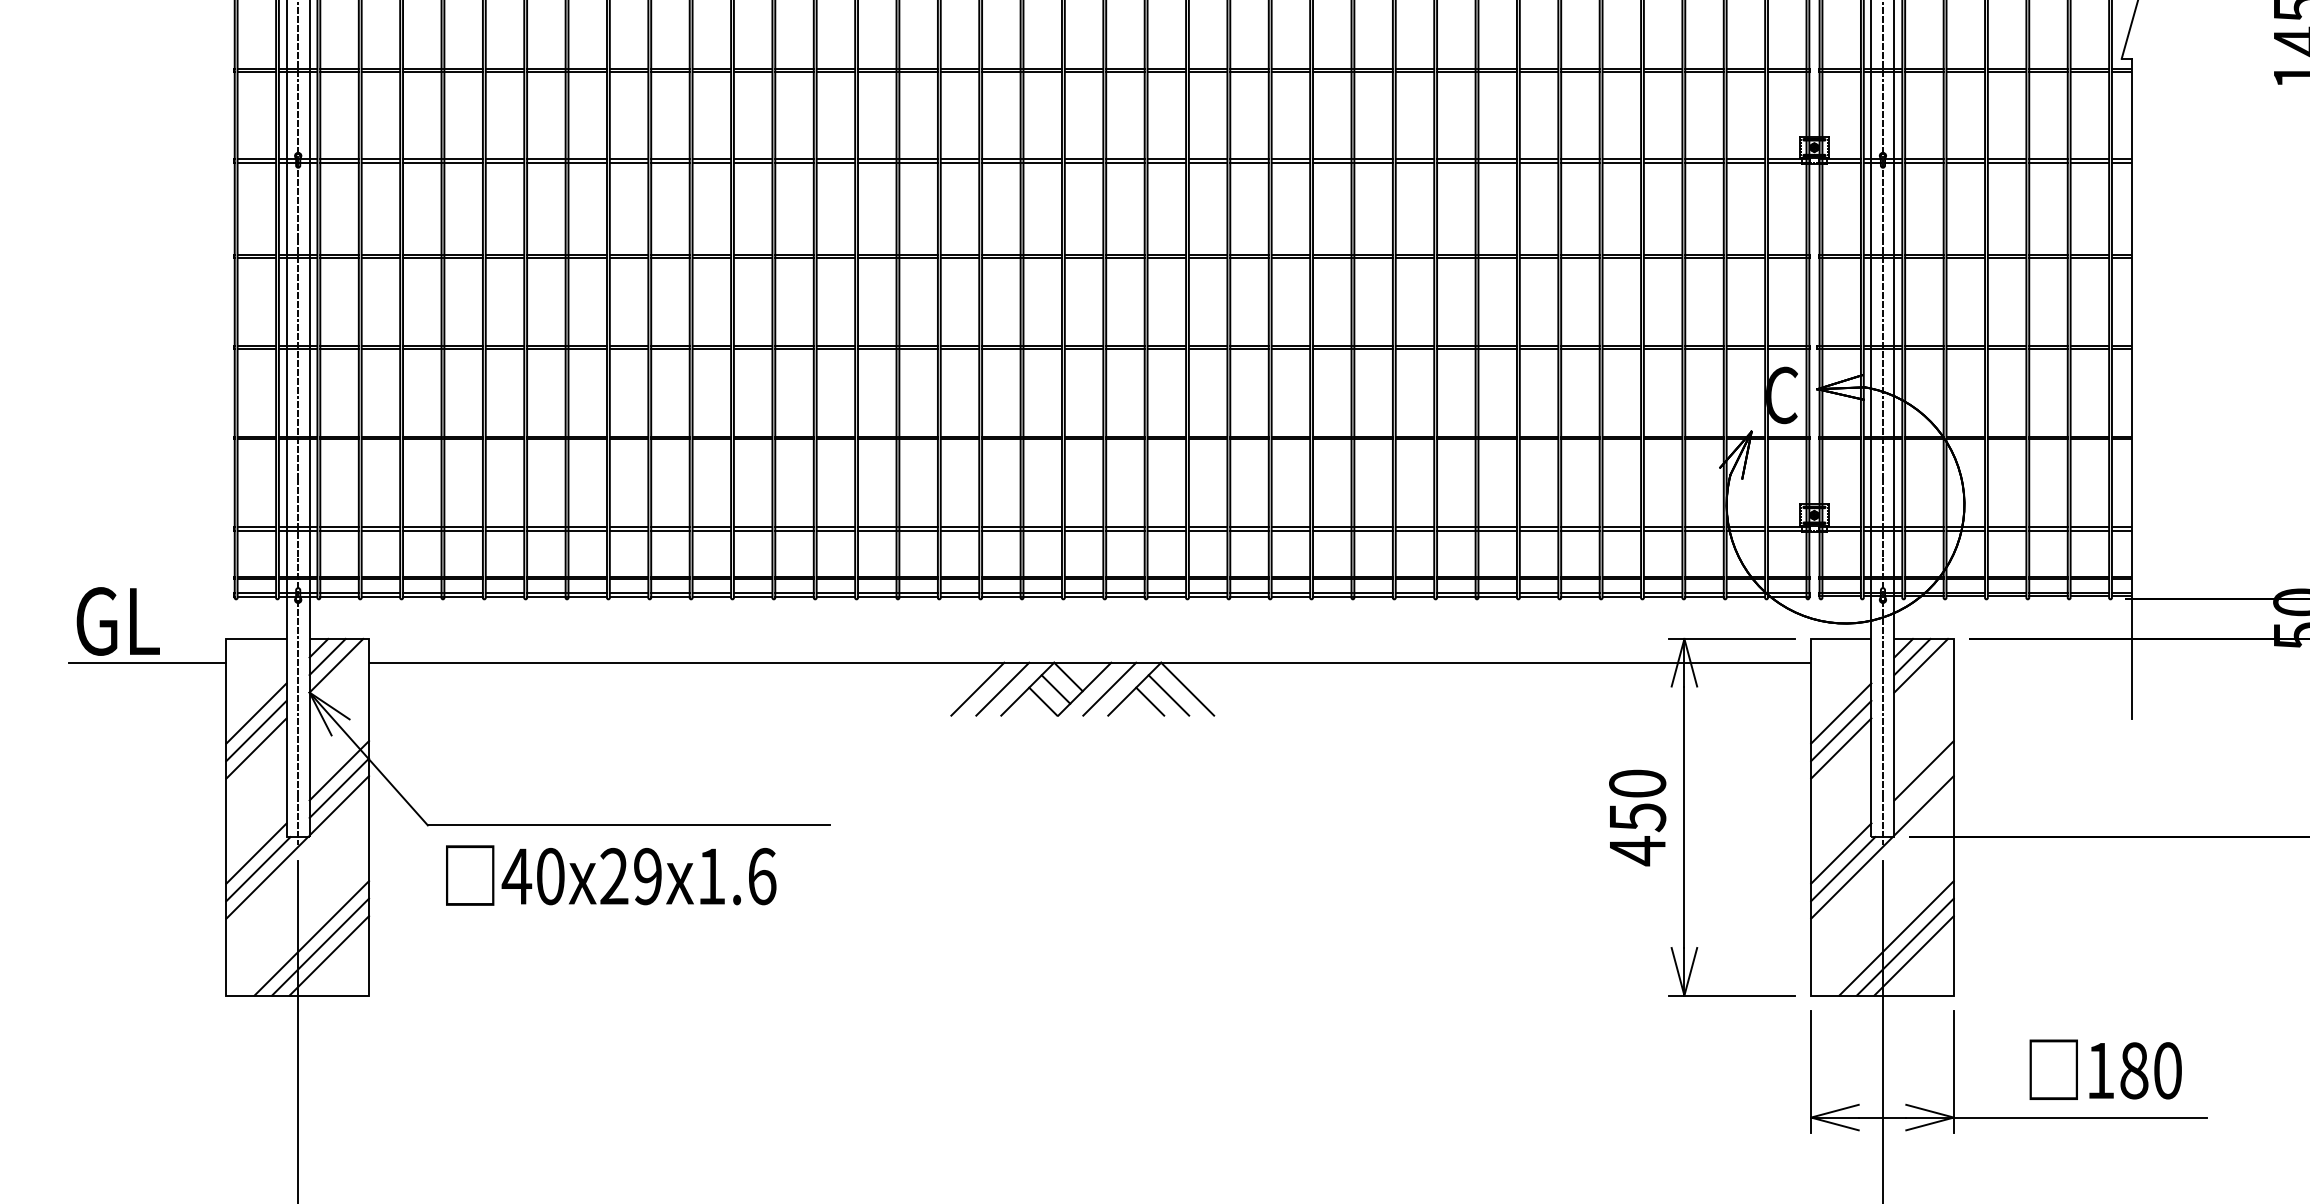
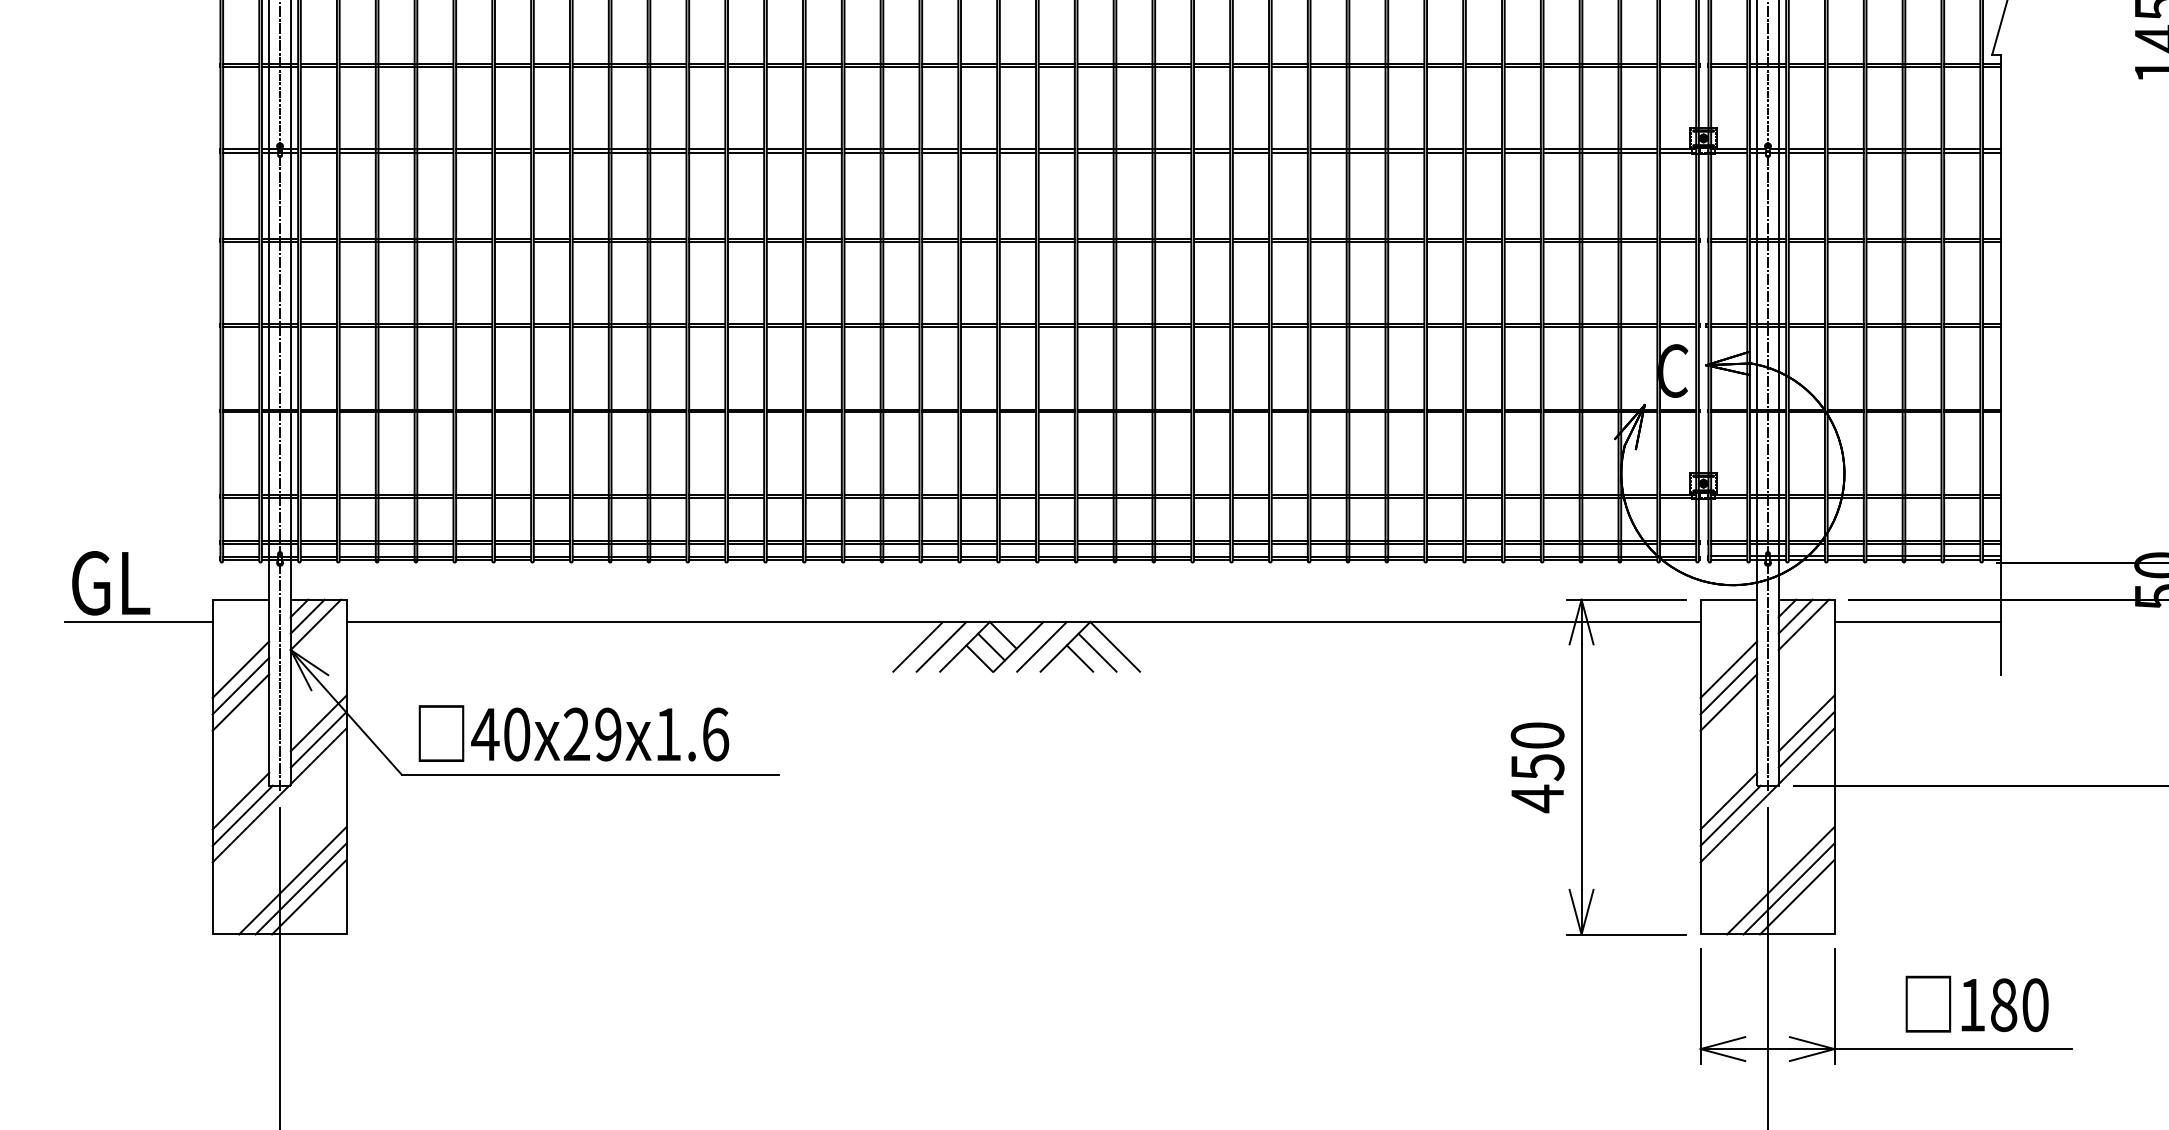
line: (2042, 662) -> (1917, 621), added
line: (1923, 787) -> (1806, 739), added
text: (611, 875) -> (574, 733), moved

